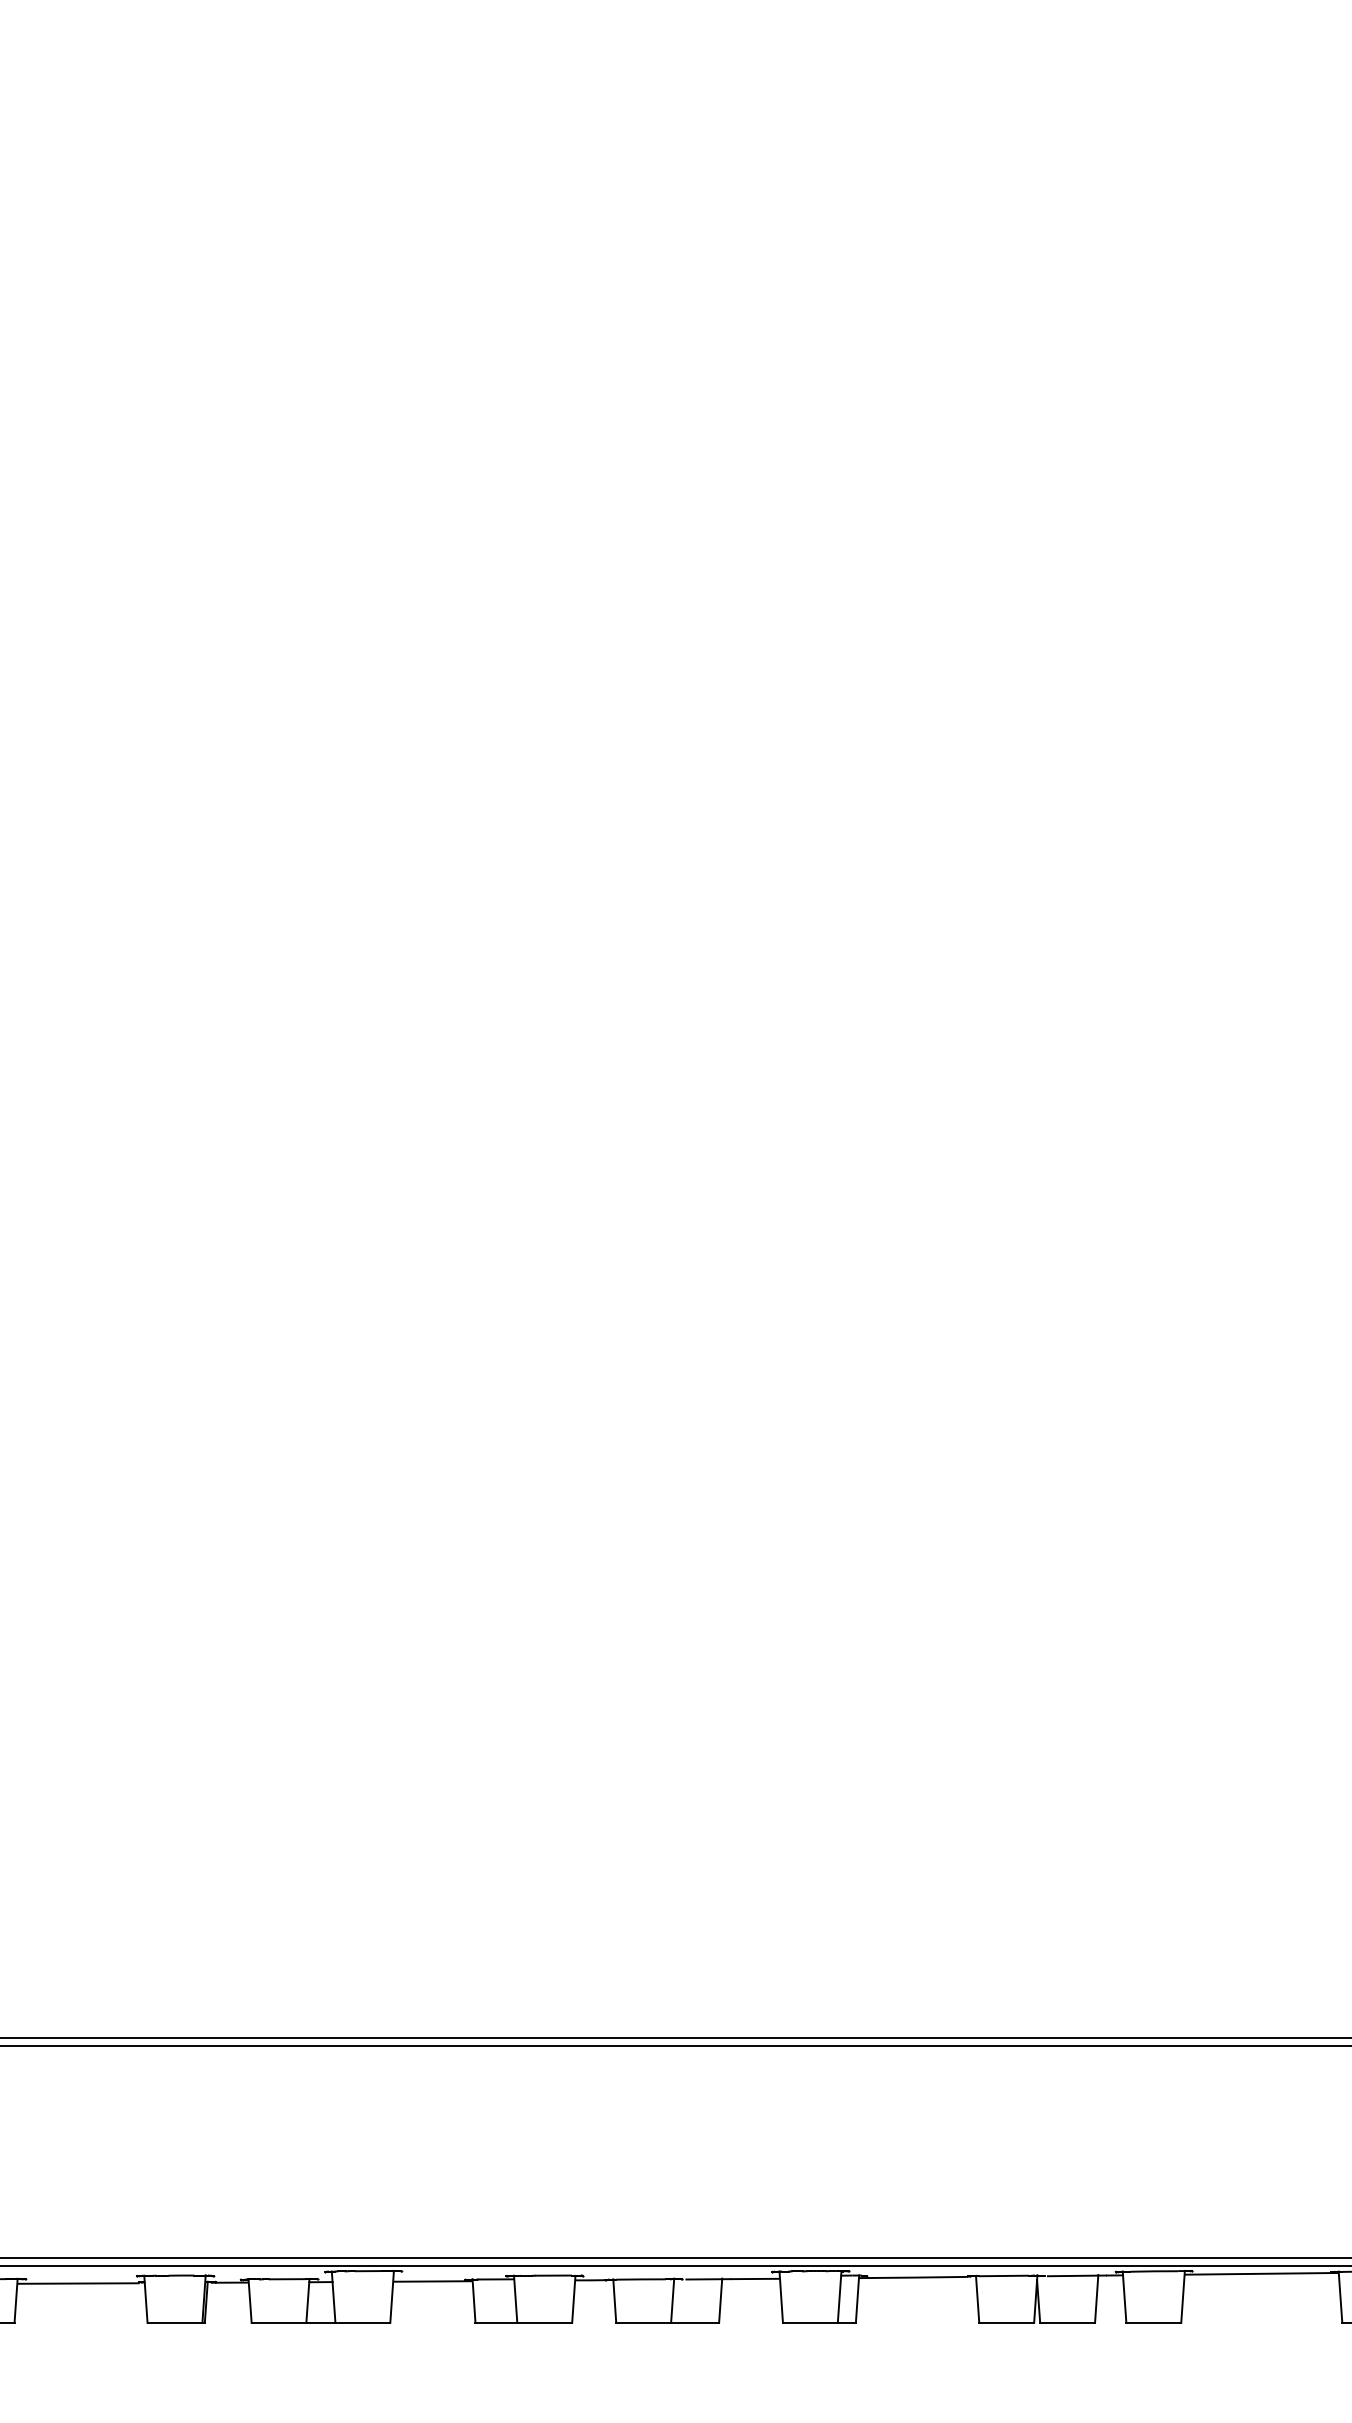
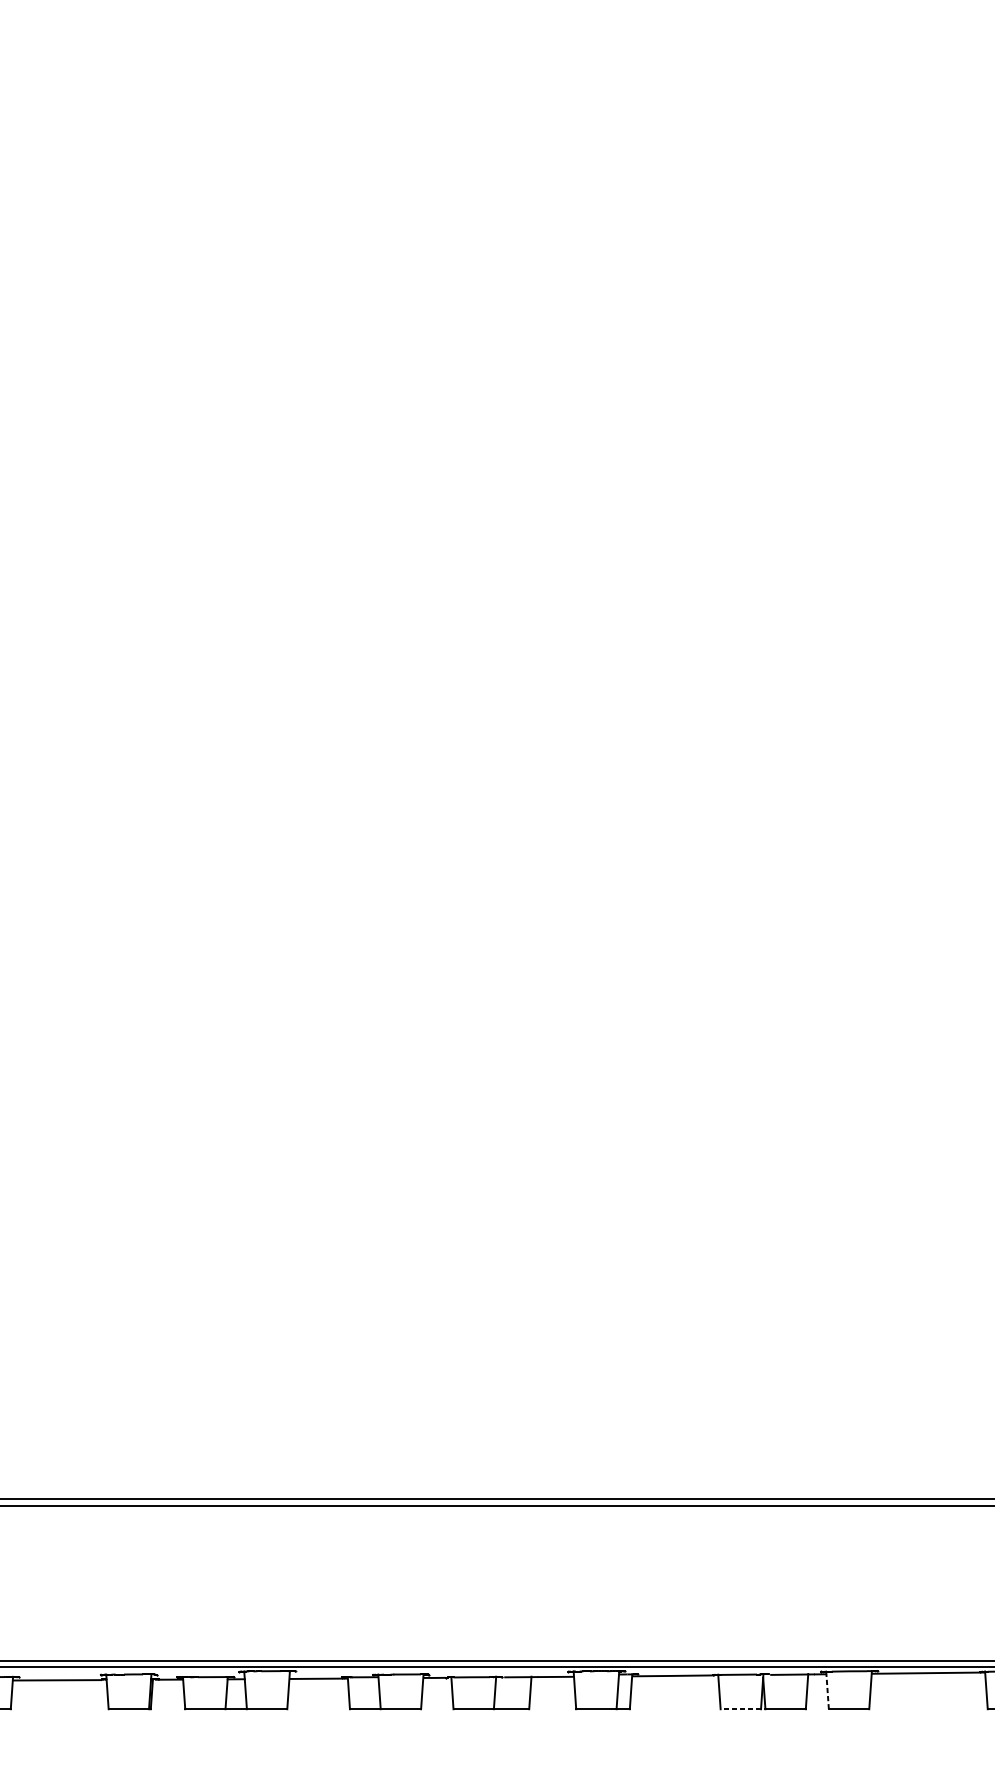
line: (1124, 2297) -> (827, 1690), solid -> dashed
line: (1006, 2322) -> (740, 1708), solid -> dashed

